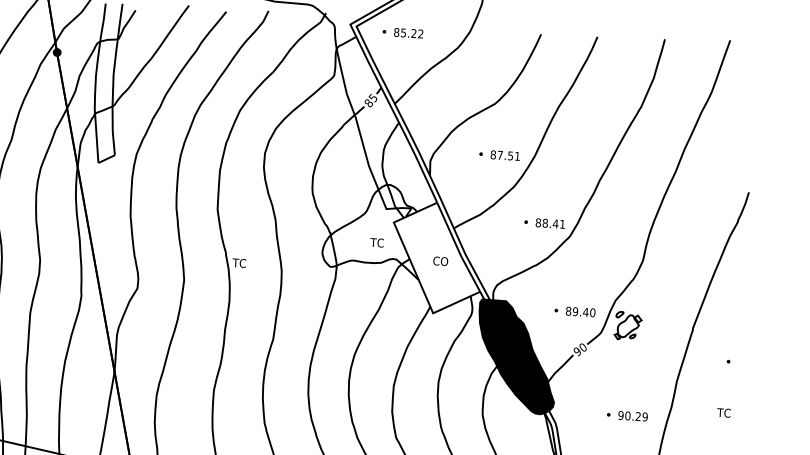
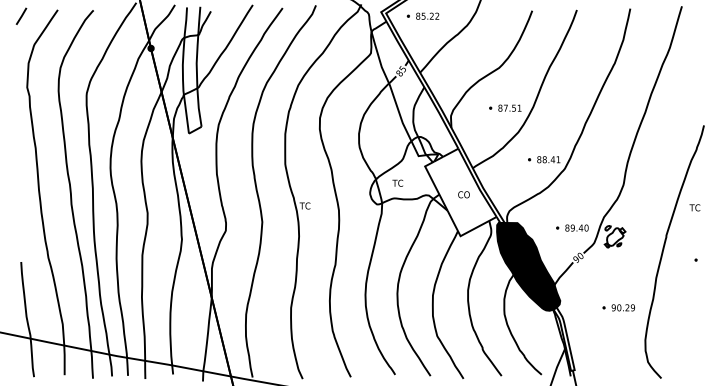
text: (376, 241) -> (397, 182), moved
text: (723, 412) -> (694, 207), moved

